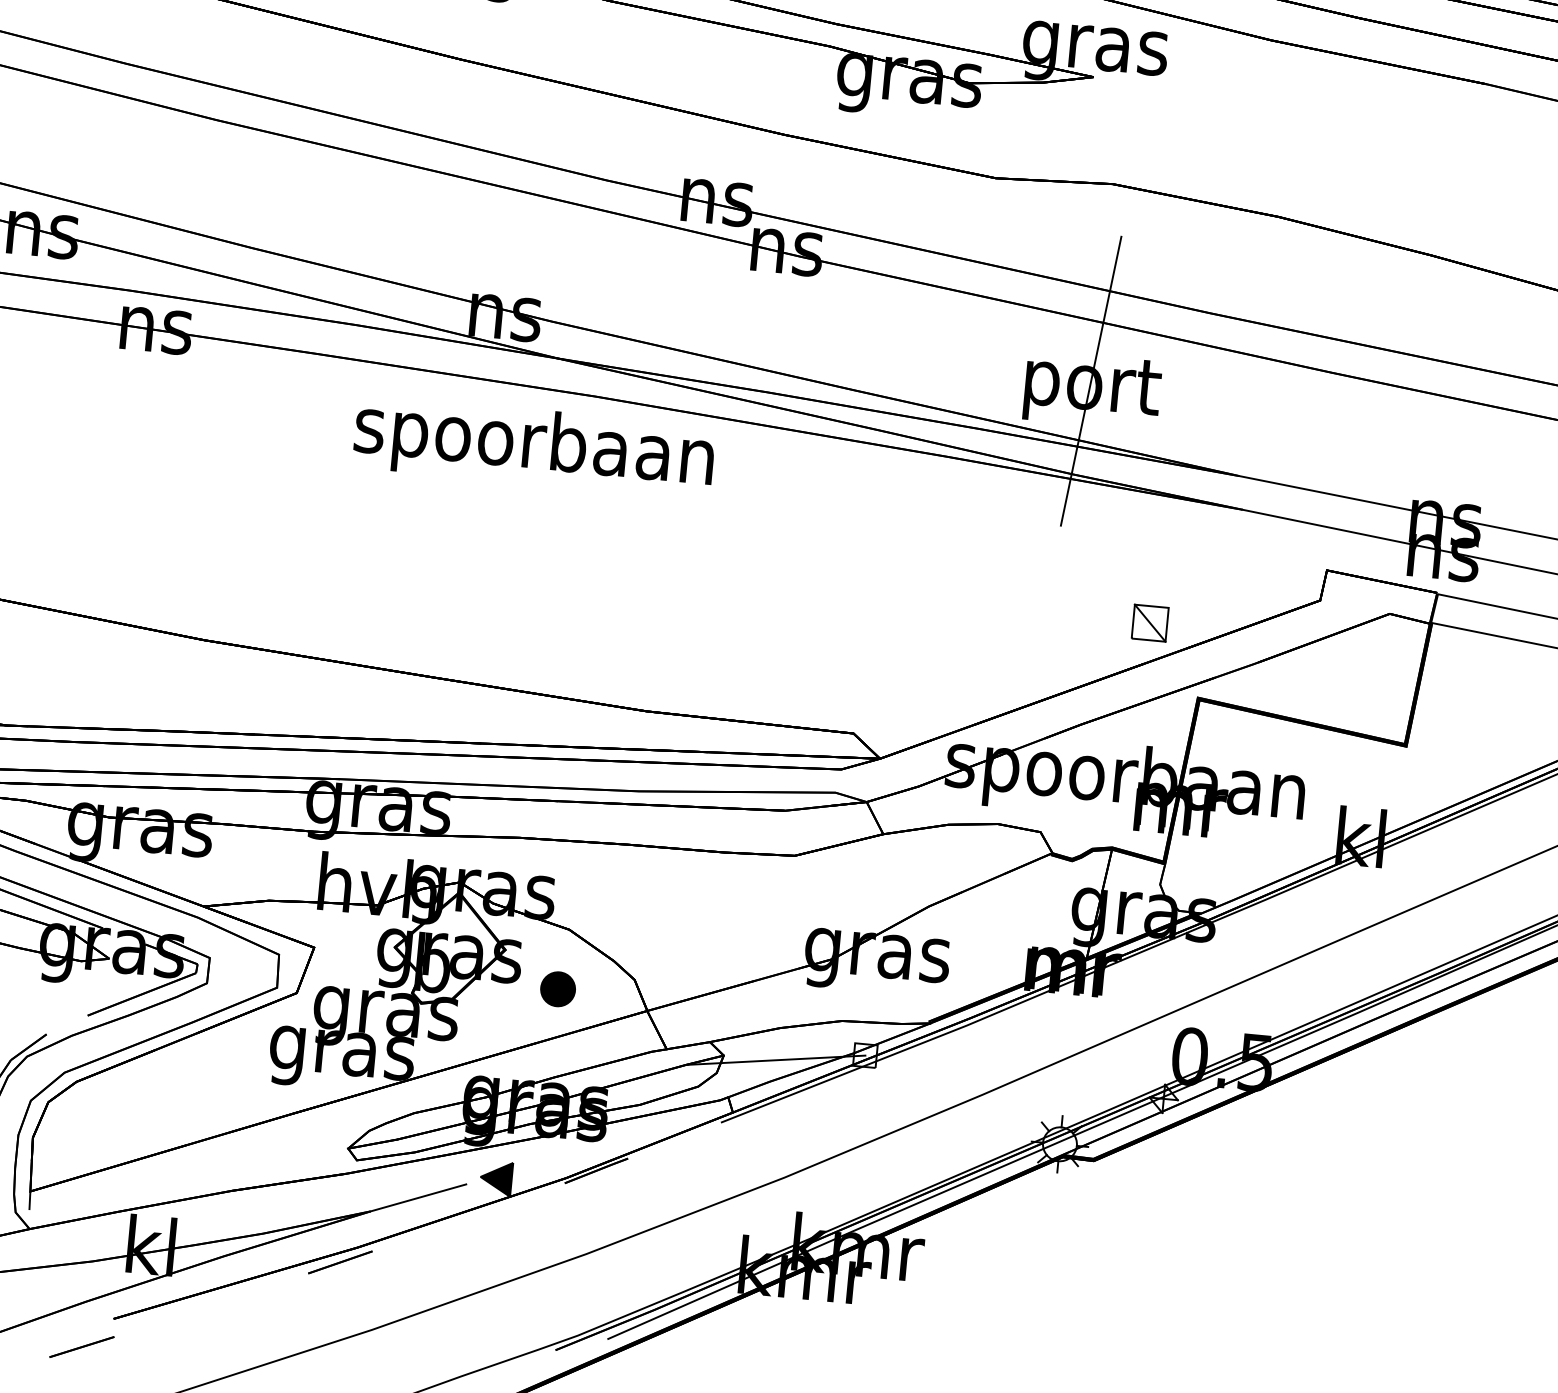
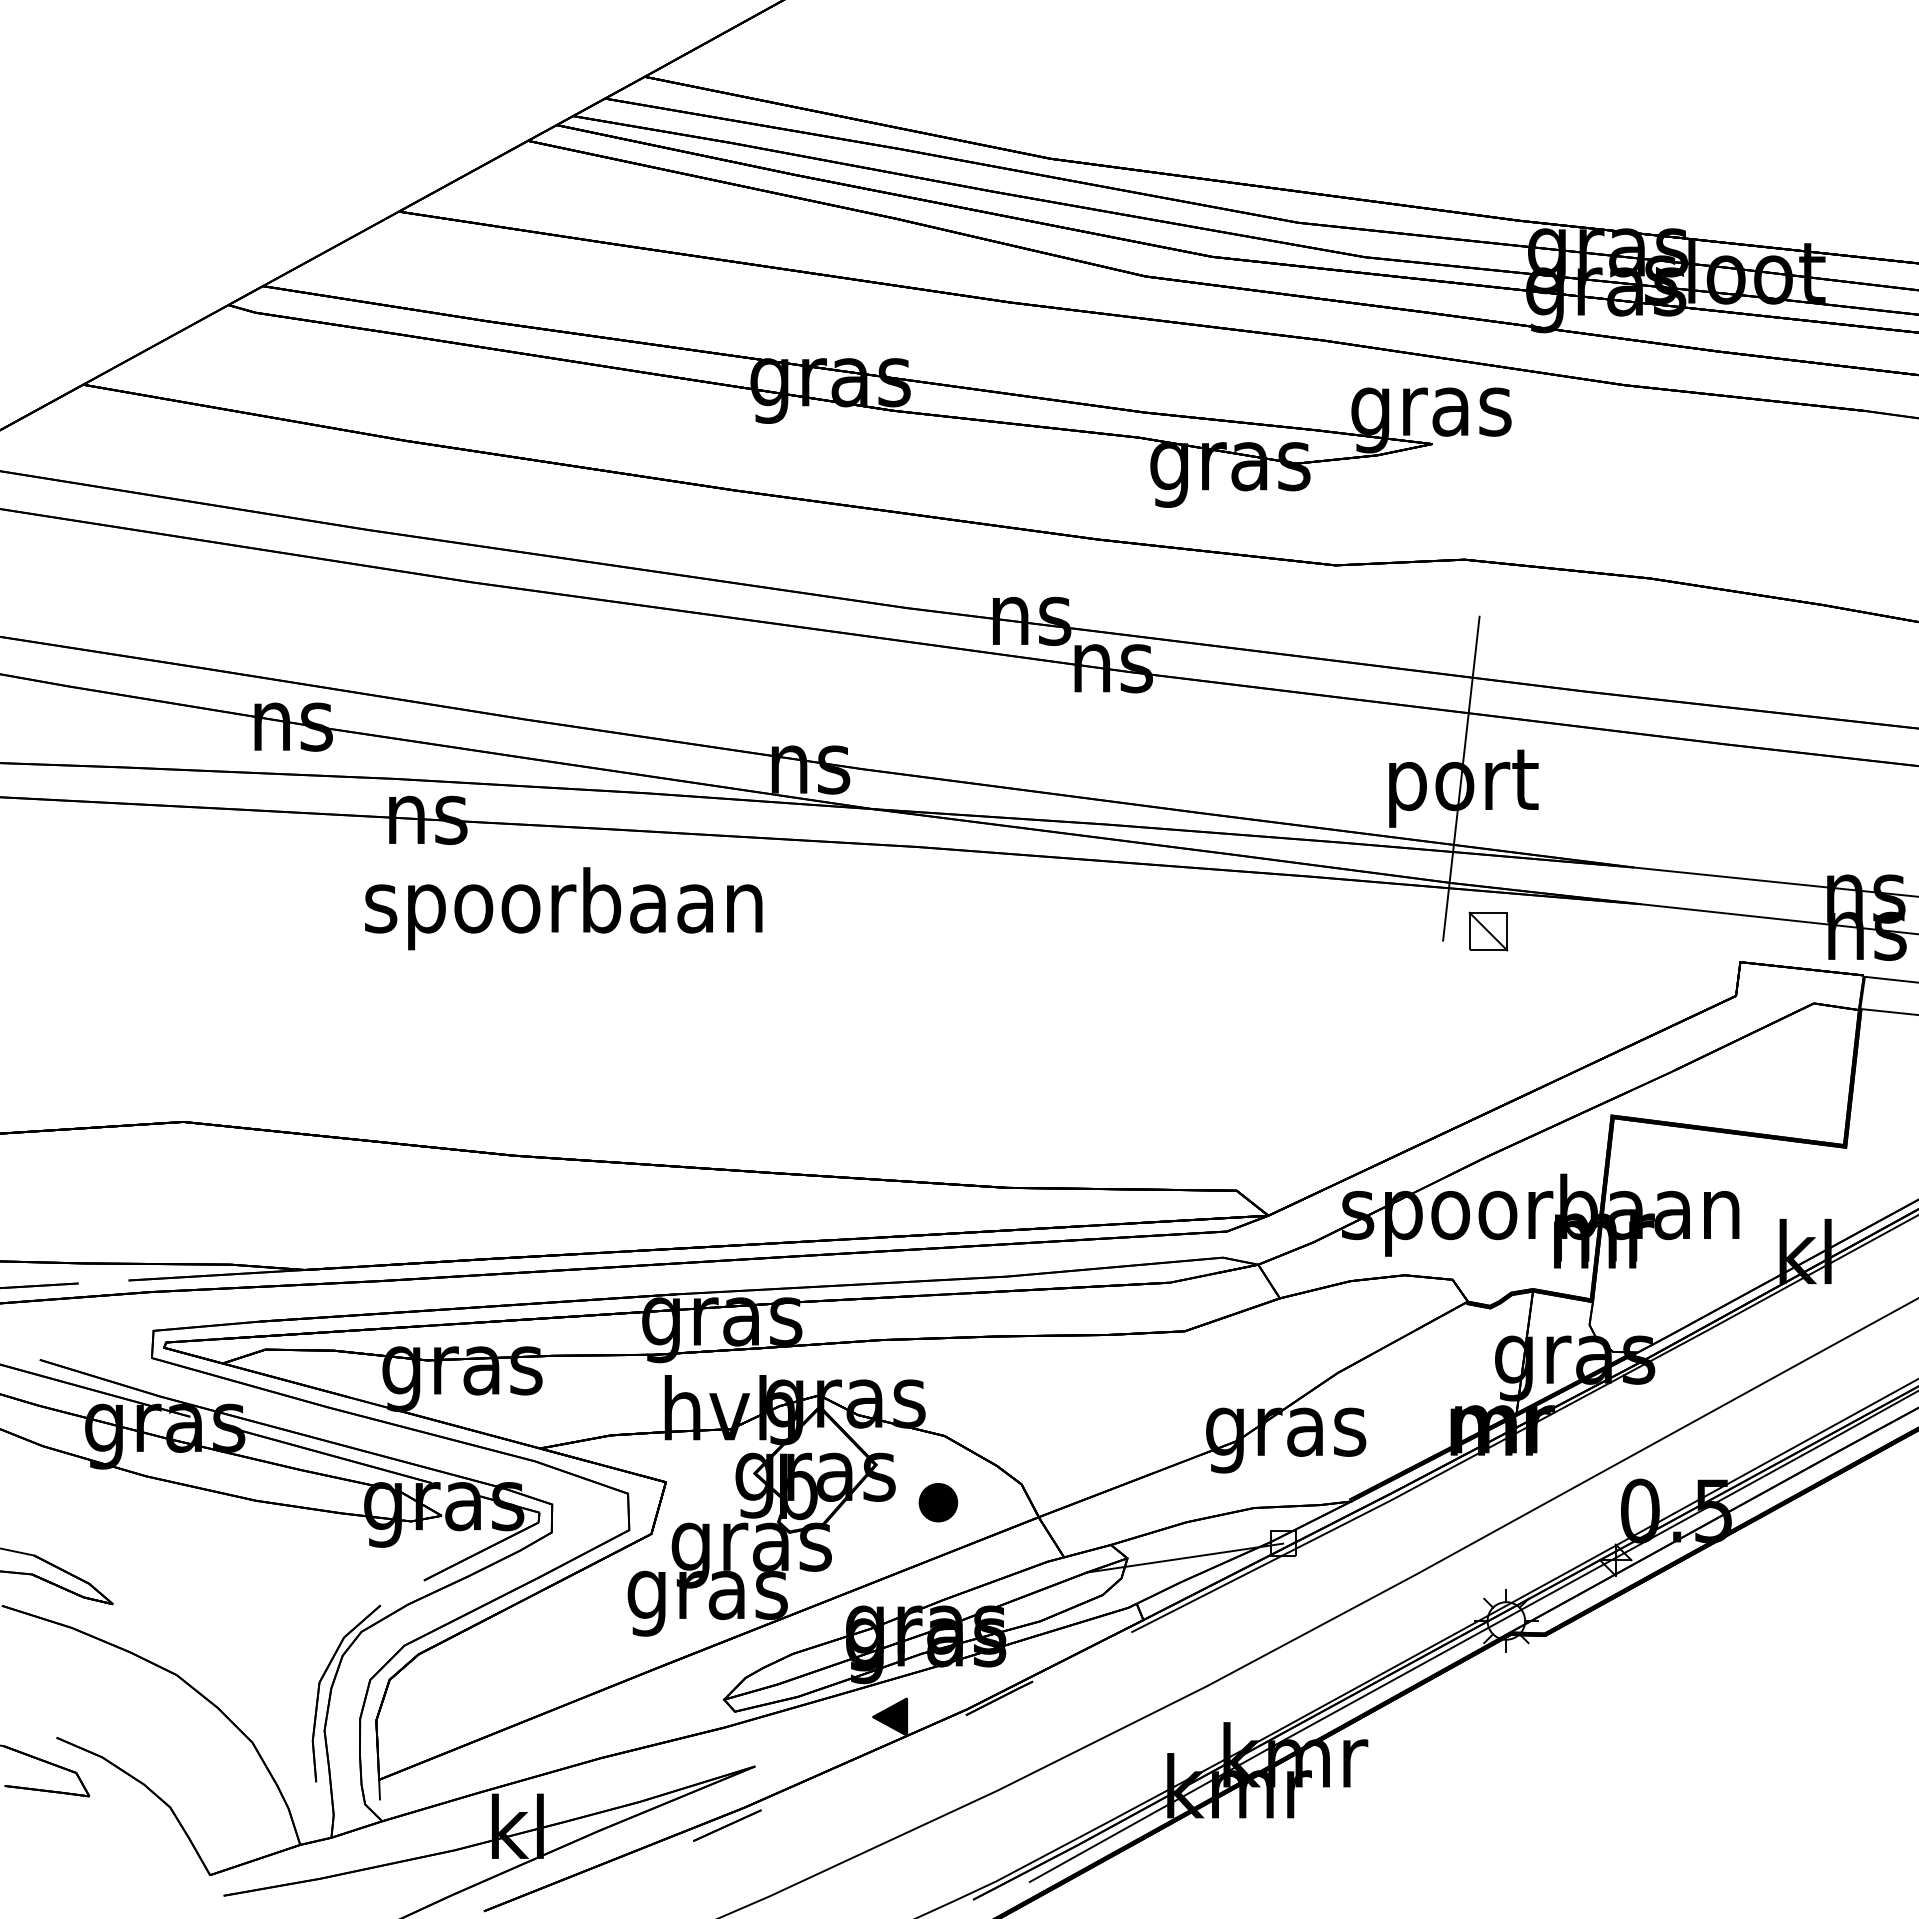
text: (533, 446) -> (563, 908), moved
part: (1150, 623) -> (1488, 931), moved
line: (418, 1197) -> (806, 1746), removed

